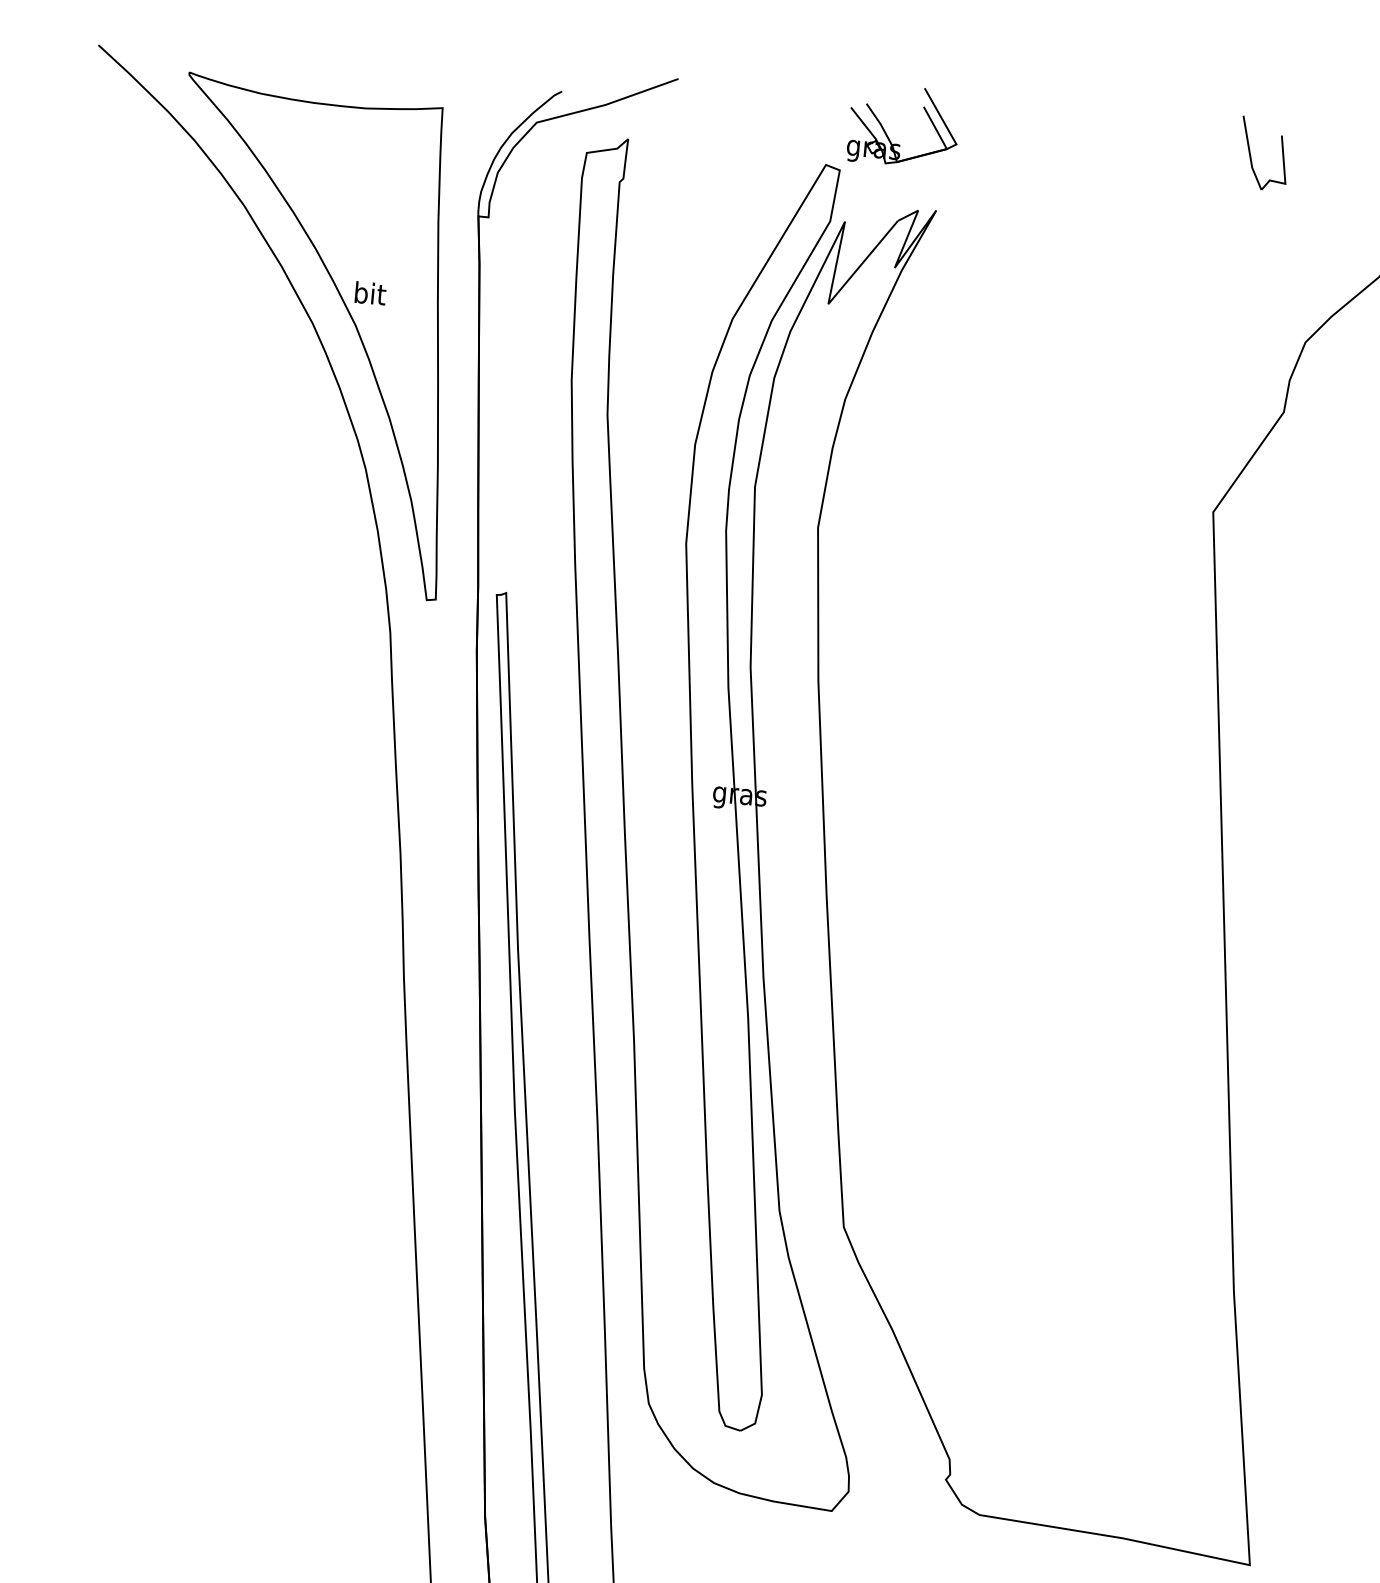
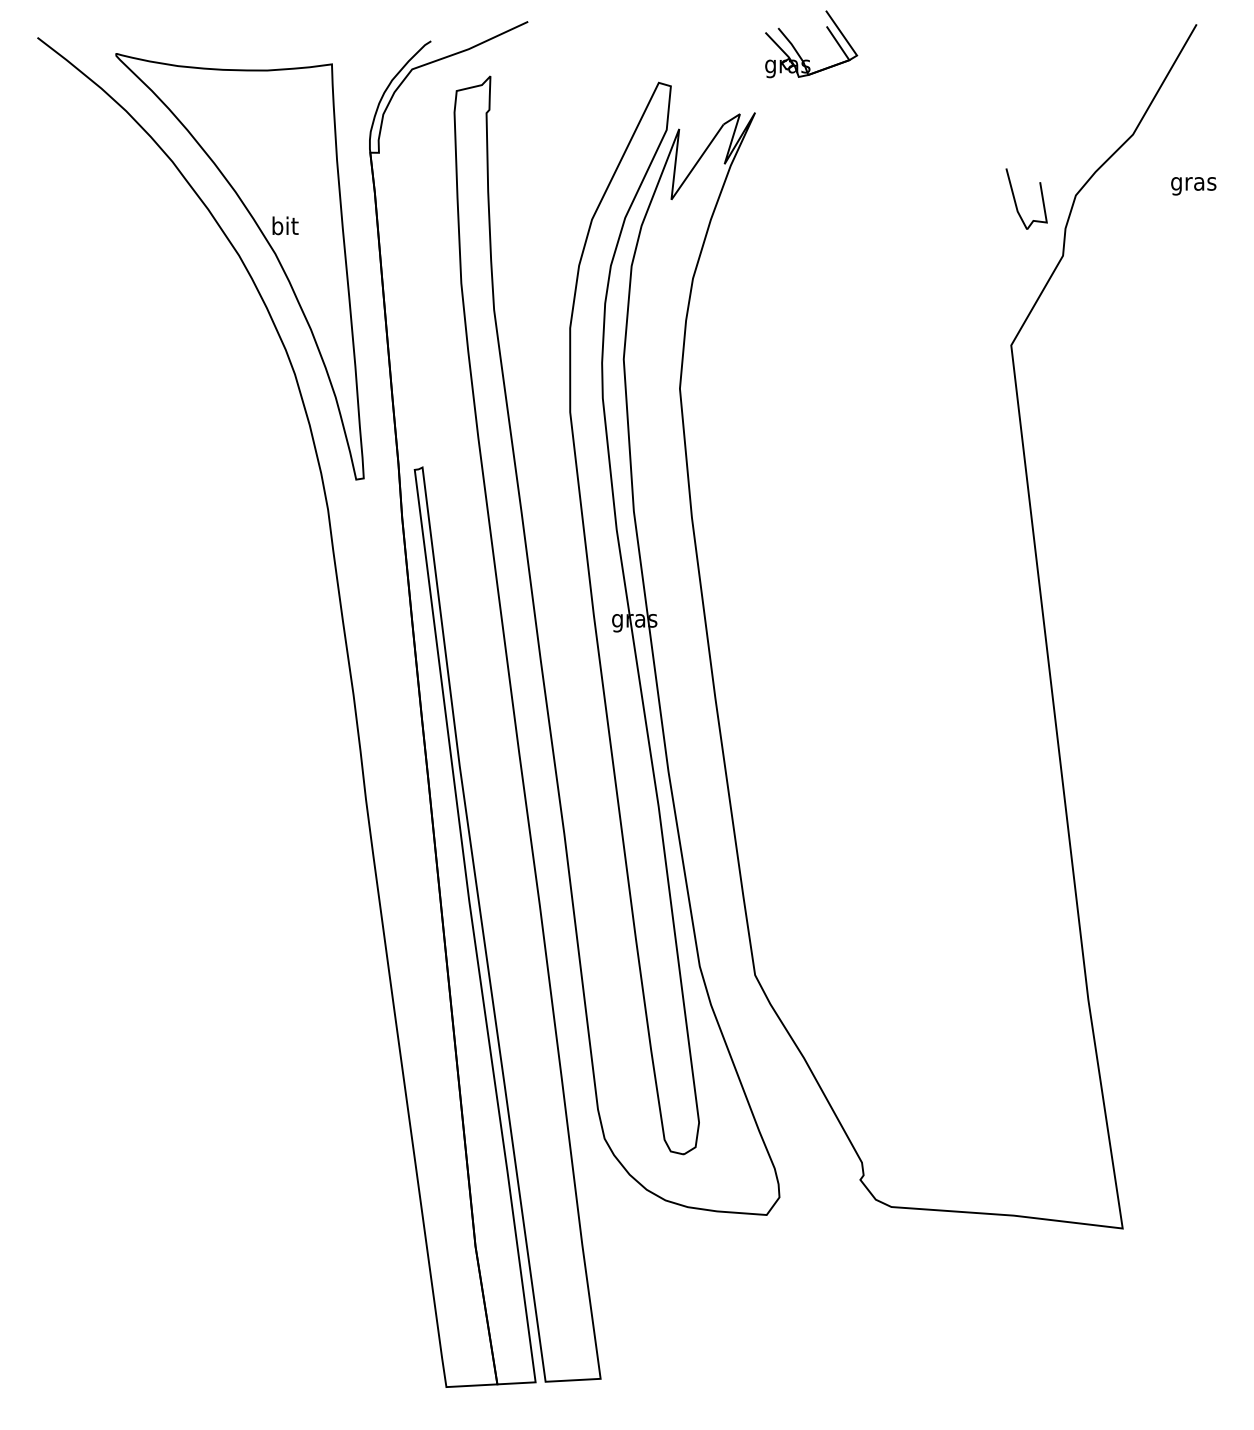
part: (887, 134) -> (798, 52), moved
part: (1251, 156) -> (1016, 202), moved

